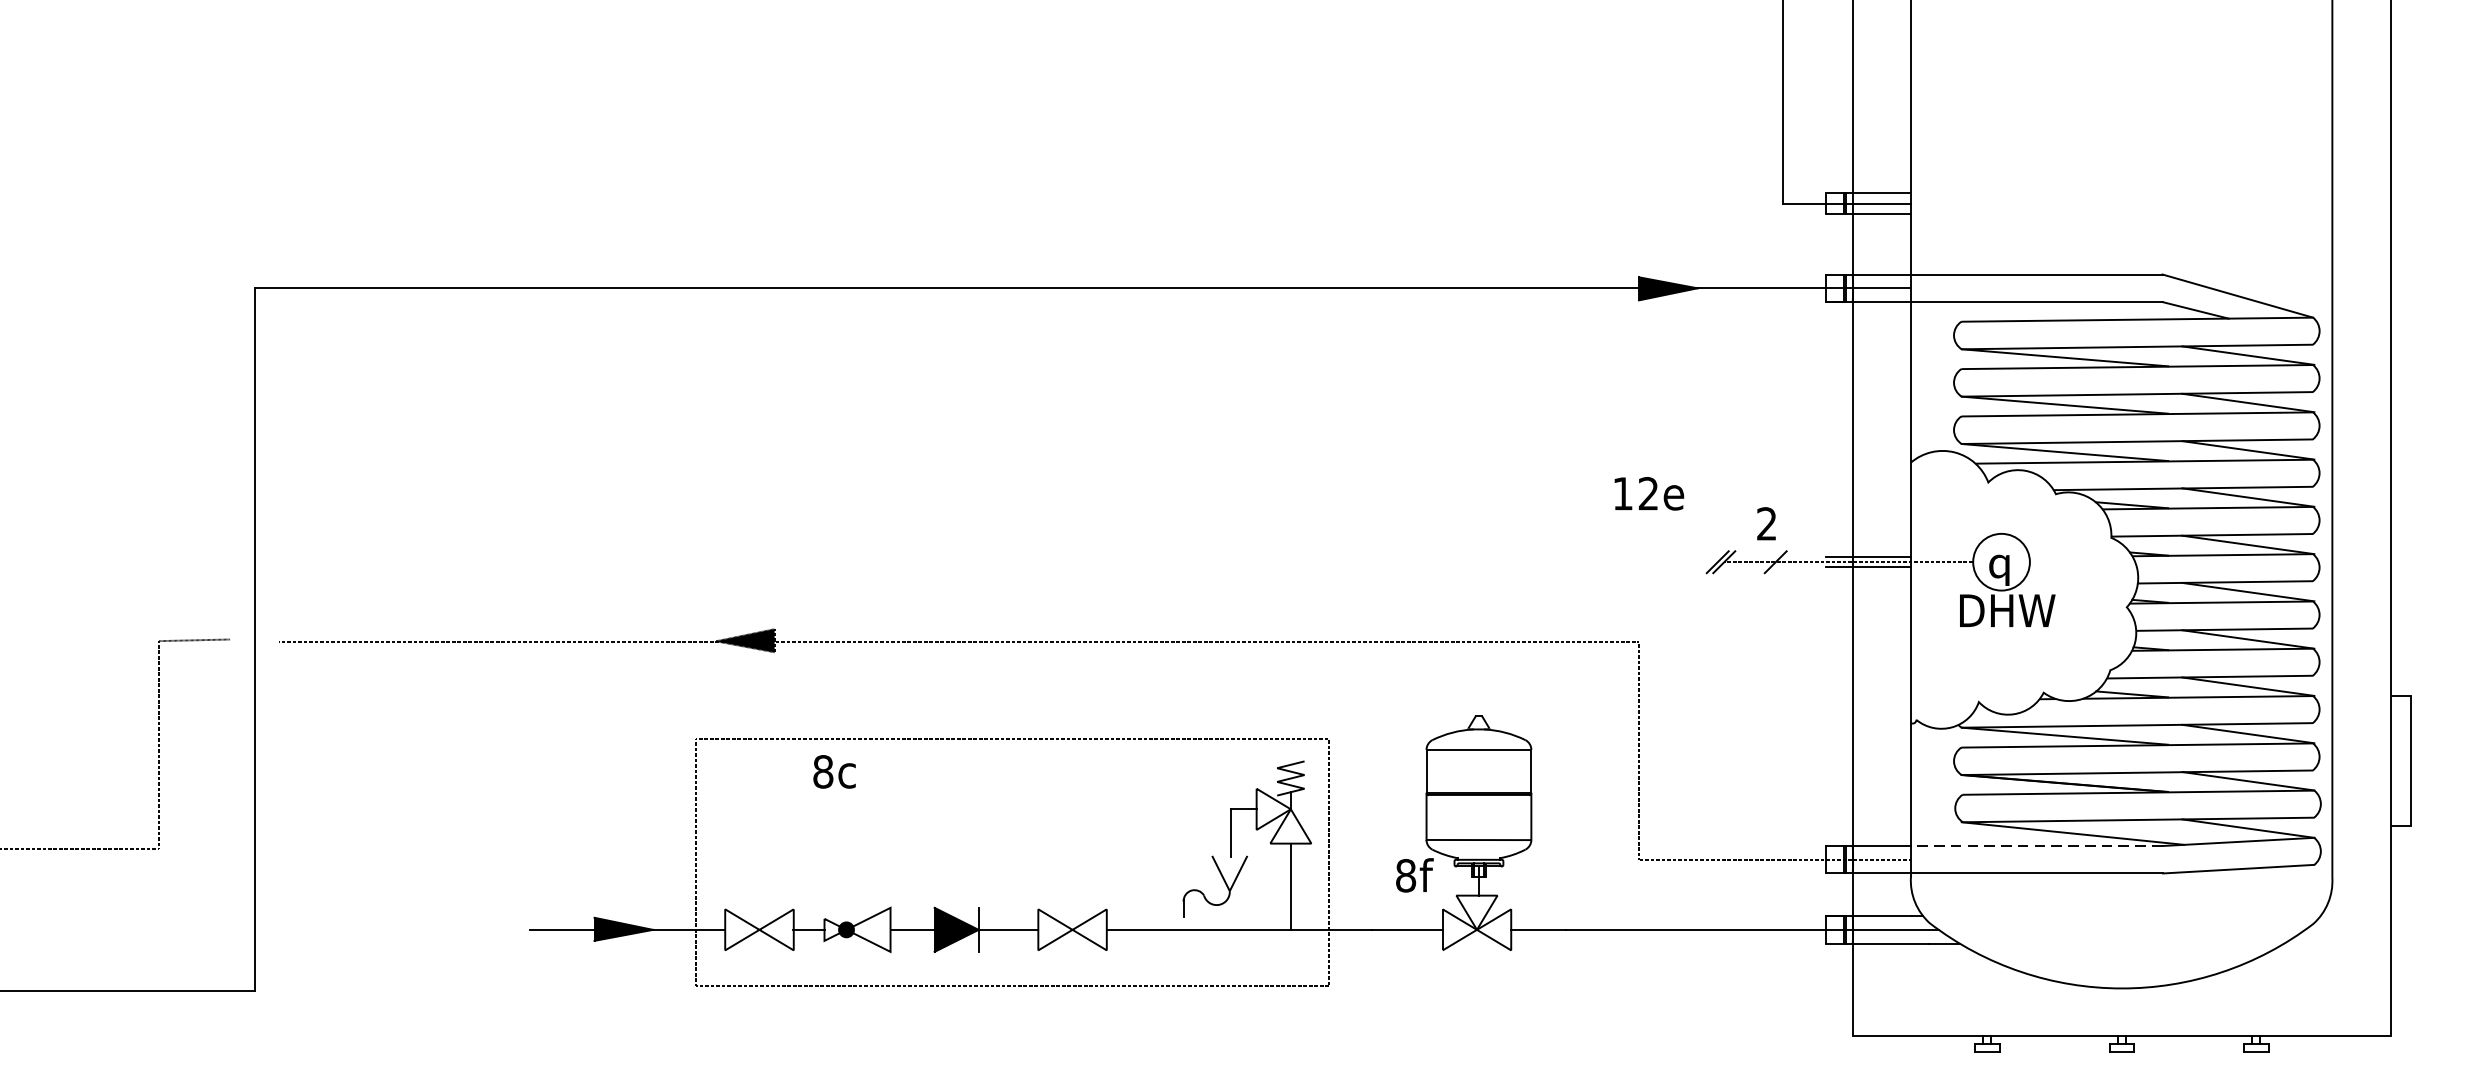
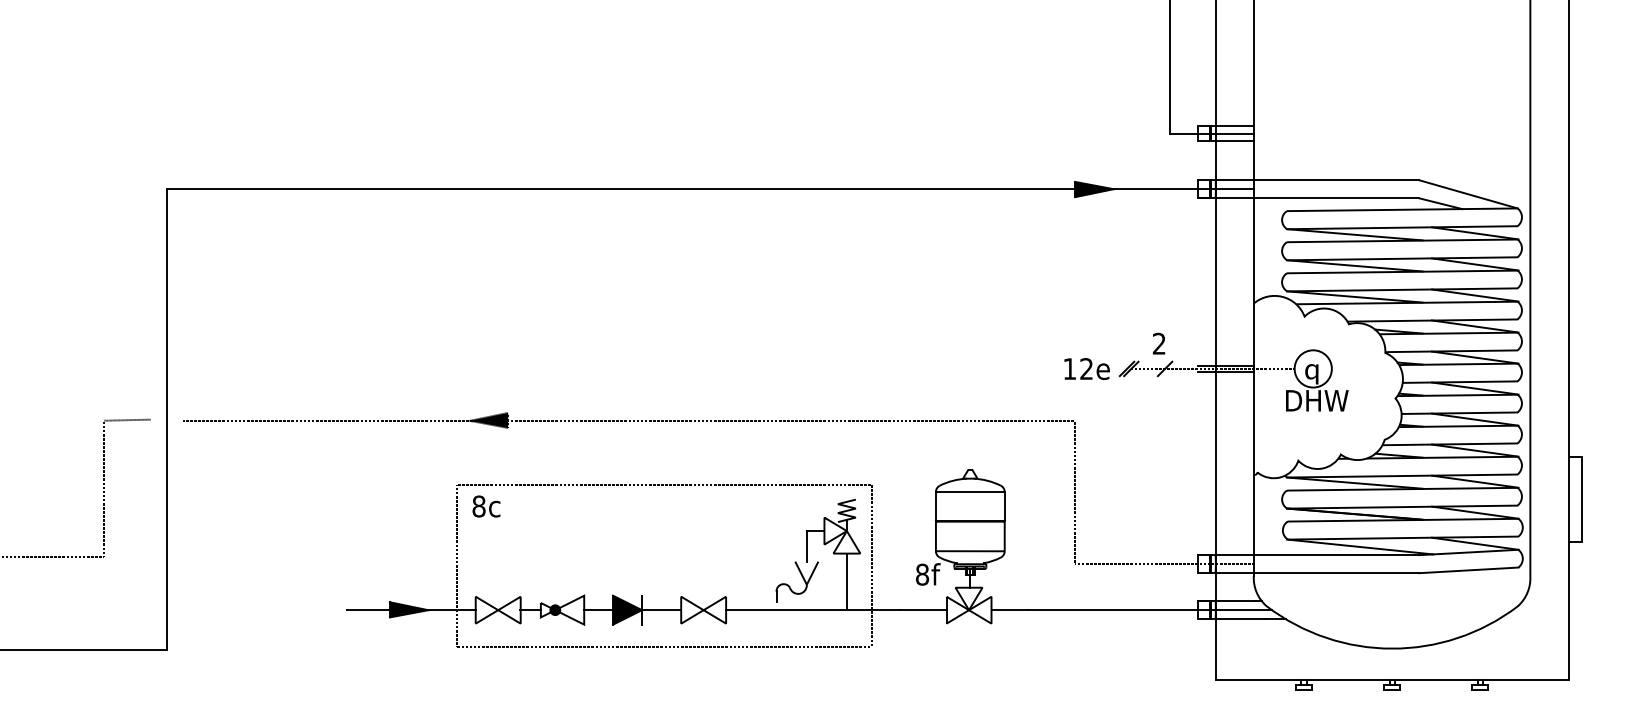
text: (1648, 494) -> (1086, 369), moved
text: (834, 771) -> (486, 506), moved
line: (2036, 846) -> (1336, 555), dashed -> solid

